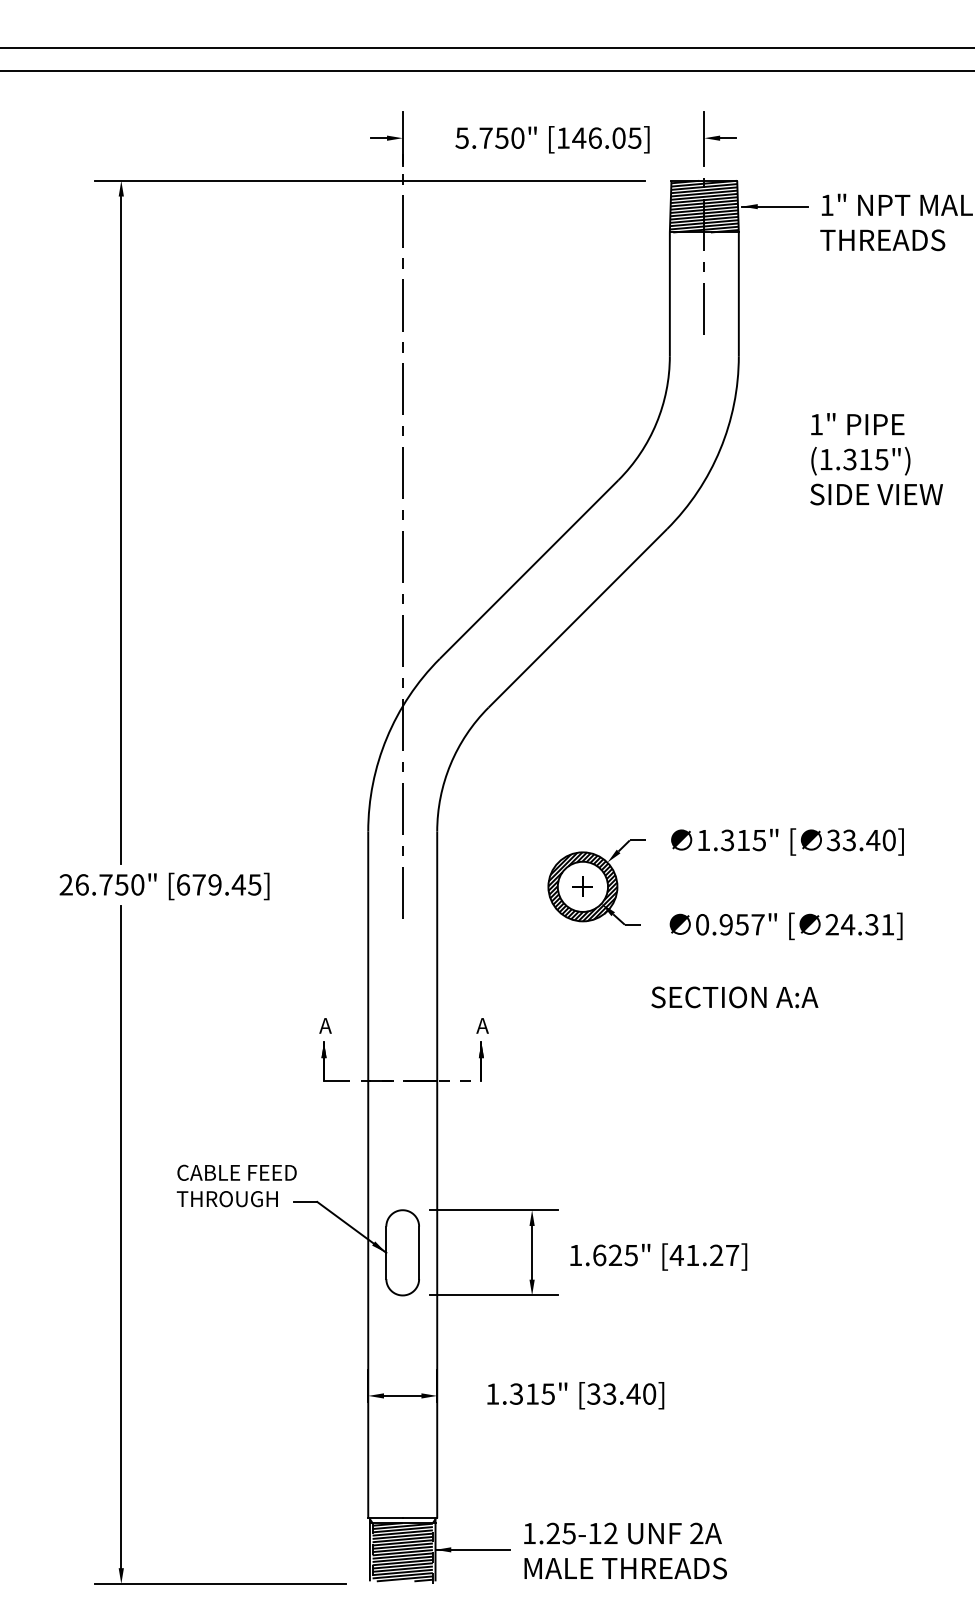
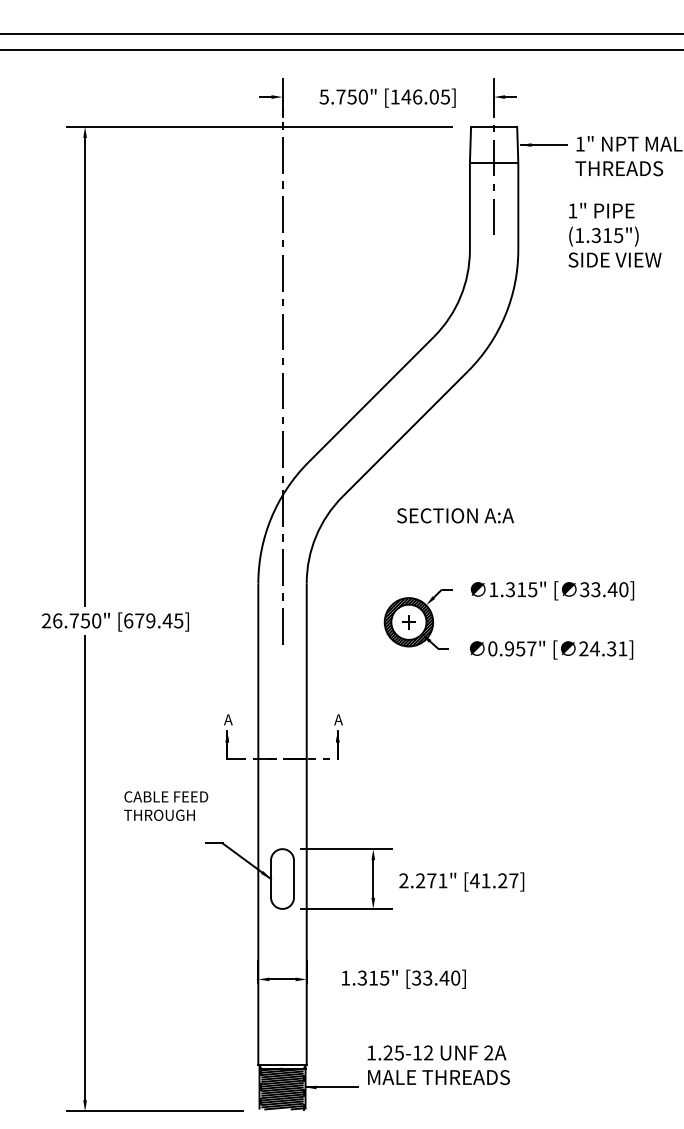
hatch: (703, 205) -> (493, 144), removed
text: (875, 459) -> (614, 235), moved
text: (734, 996) -> (455, 515), moved
text: (237, 1185) -> (166, 805), moved
text: (603, 1254) -> (423, 880), 1.625" -> 2.271"
text: (625, 1551) -> (438, 1065), moved

